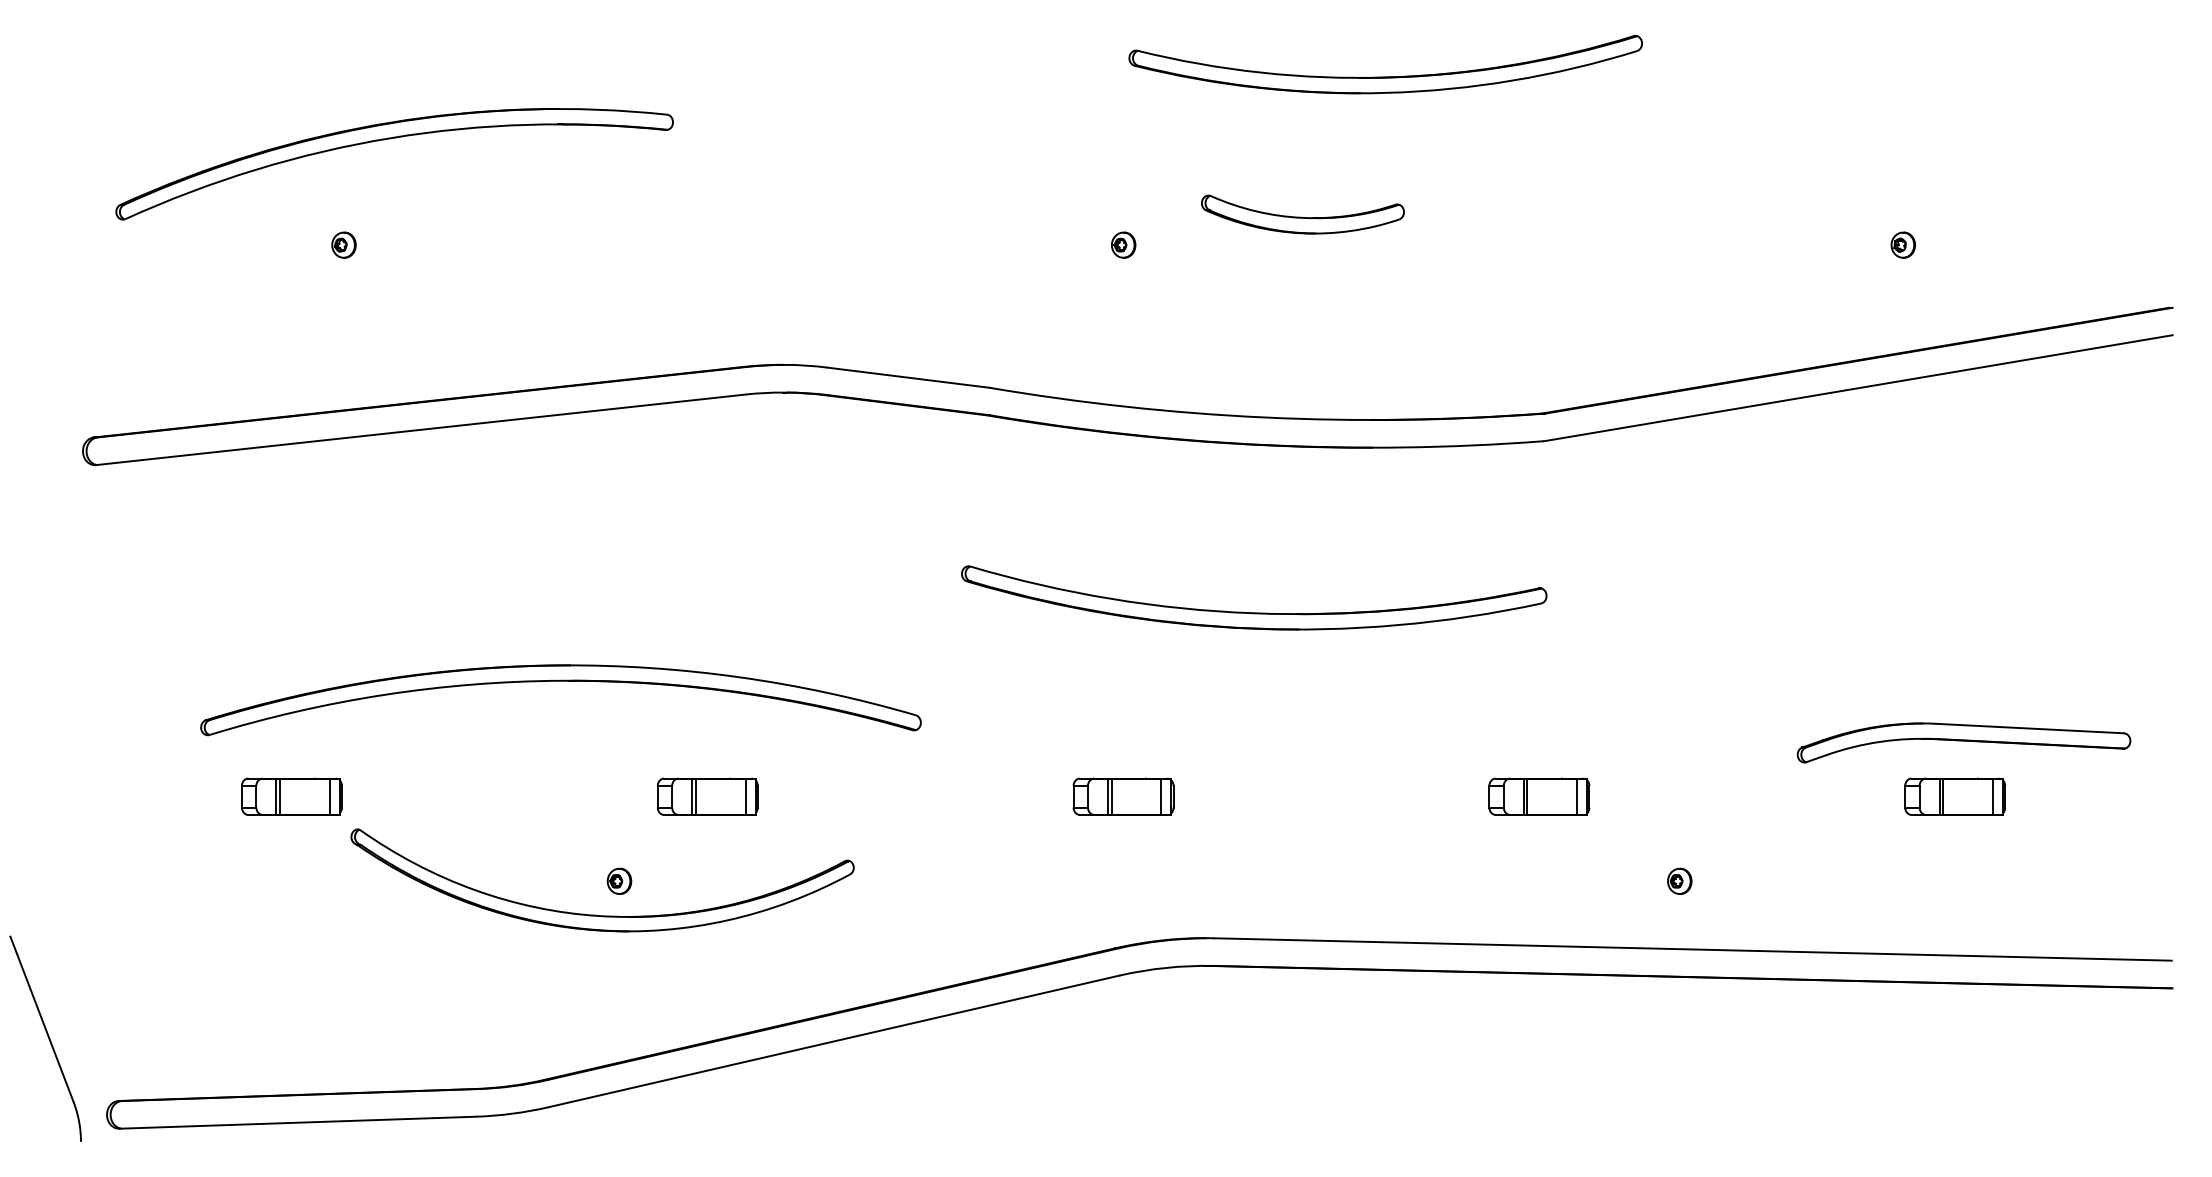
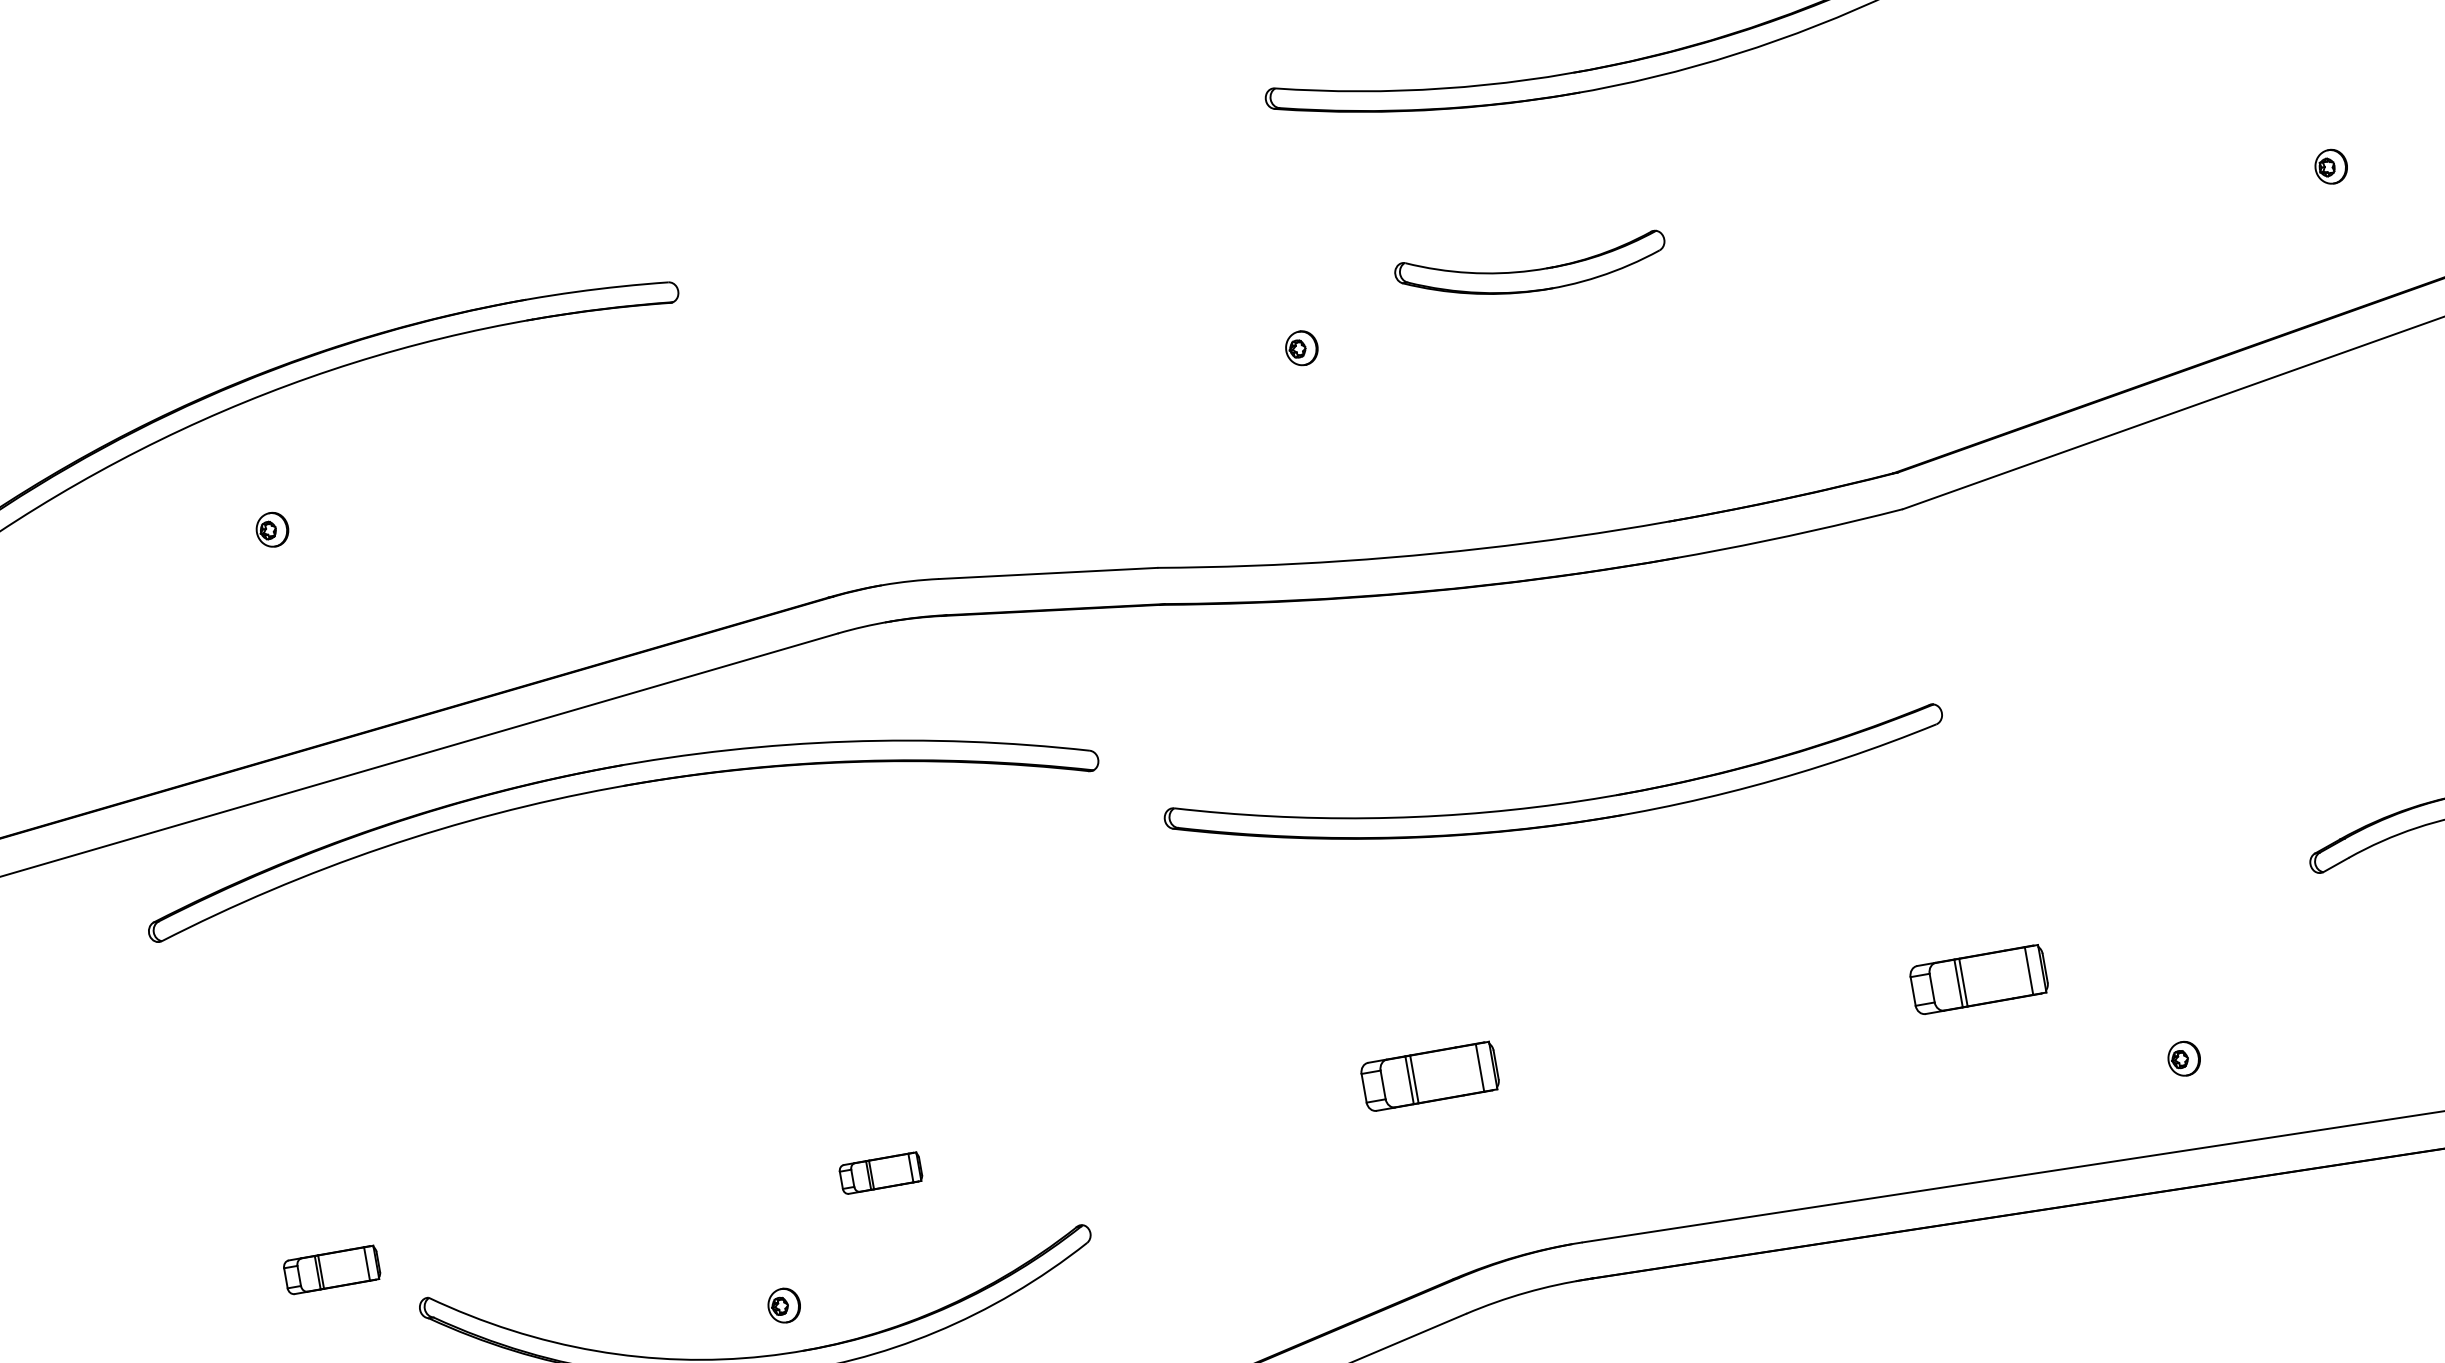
part: (560, 681) -> (612, 788), moved
part: (291, 796) -> (331, 1270), size x0.7
part: (707, 796) -> (880, 1173), size x0.6

